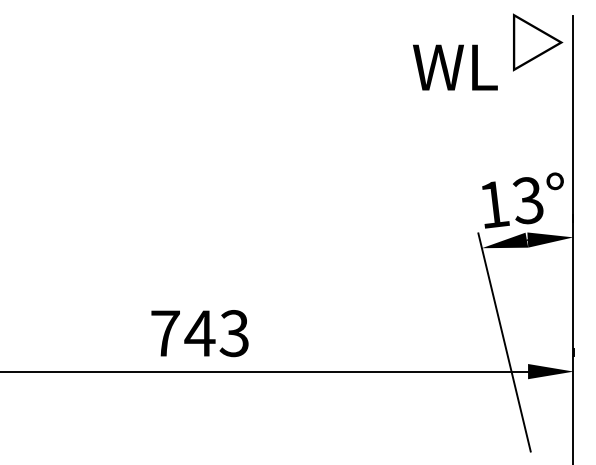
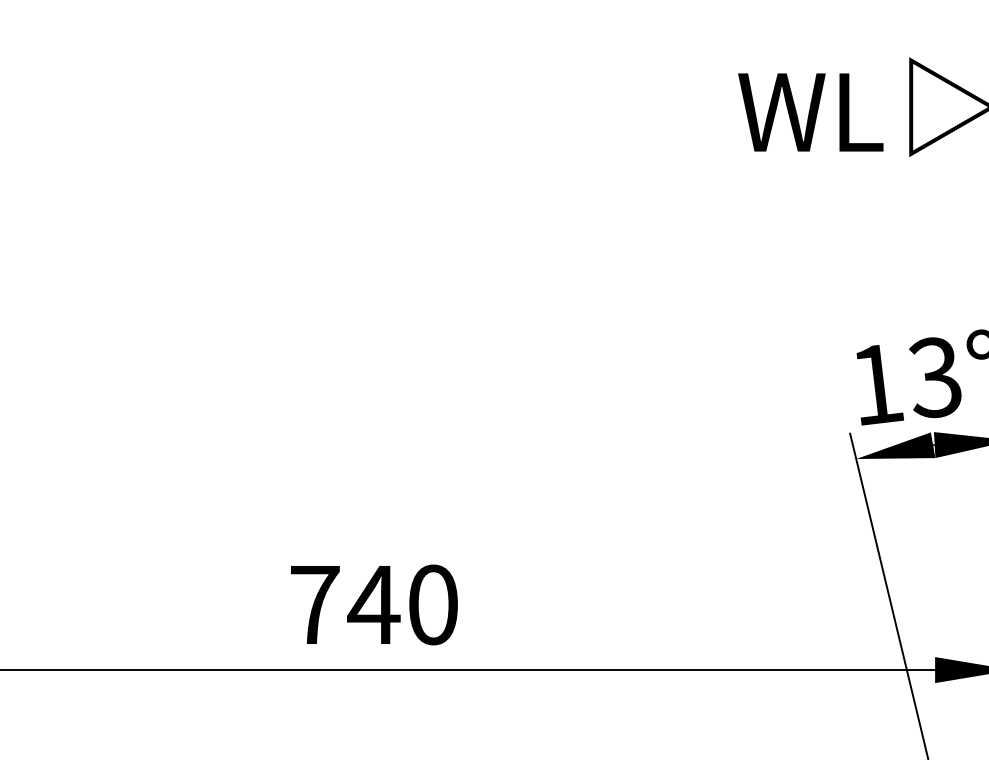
text: (455, 67) -> (811, 112), moved
text: (233, 333) -> (431, 604), 743 -> 740

